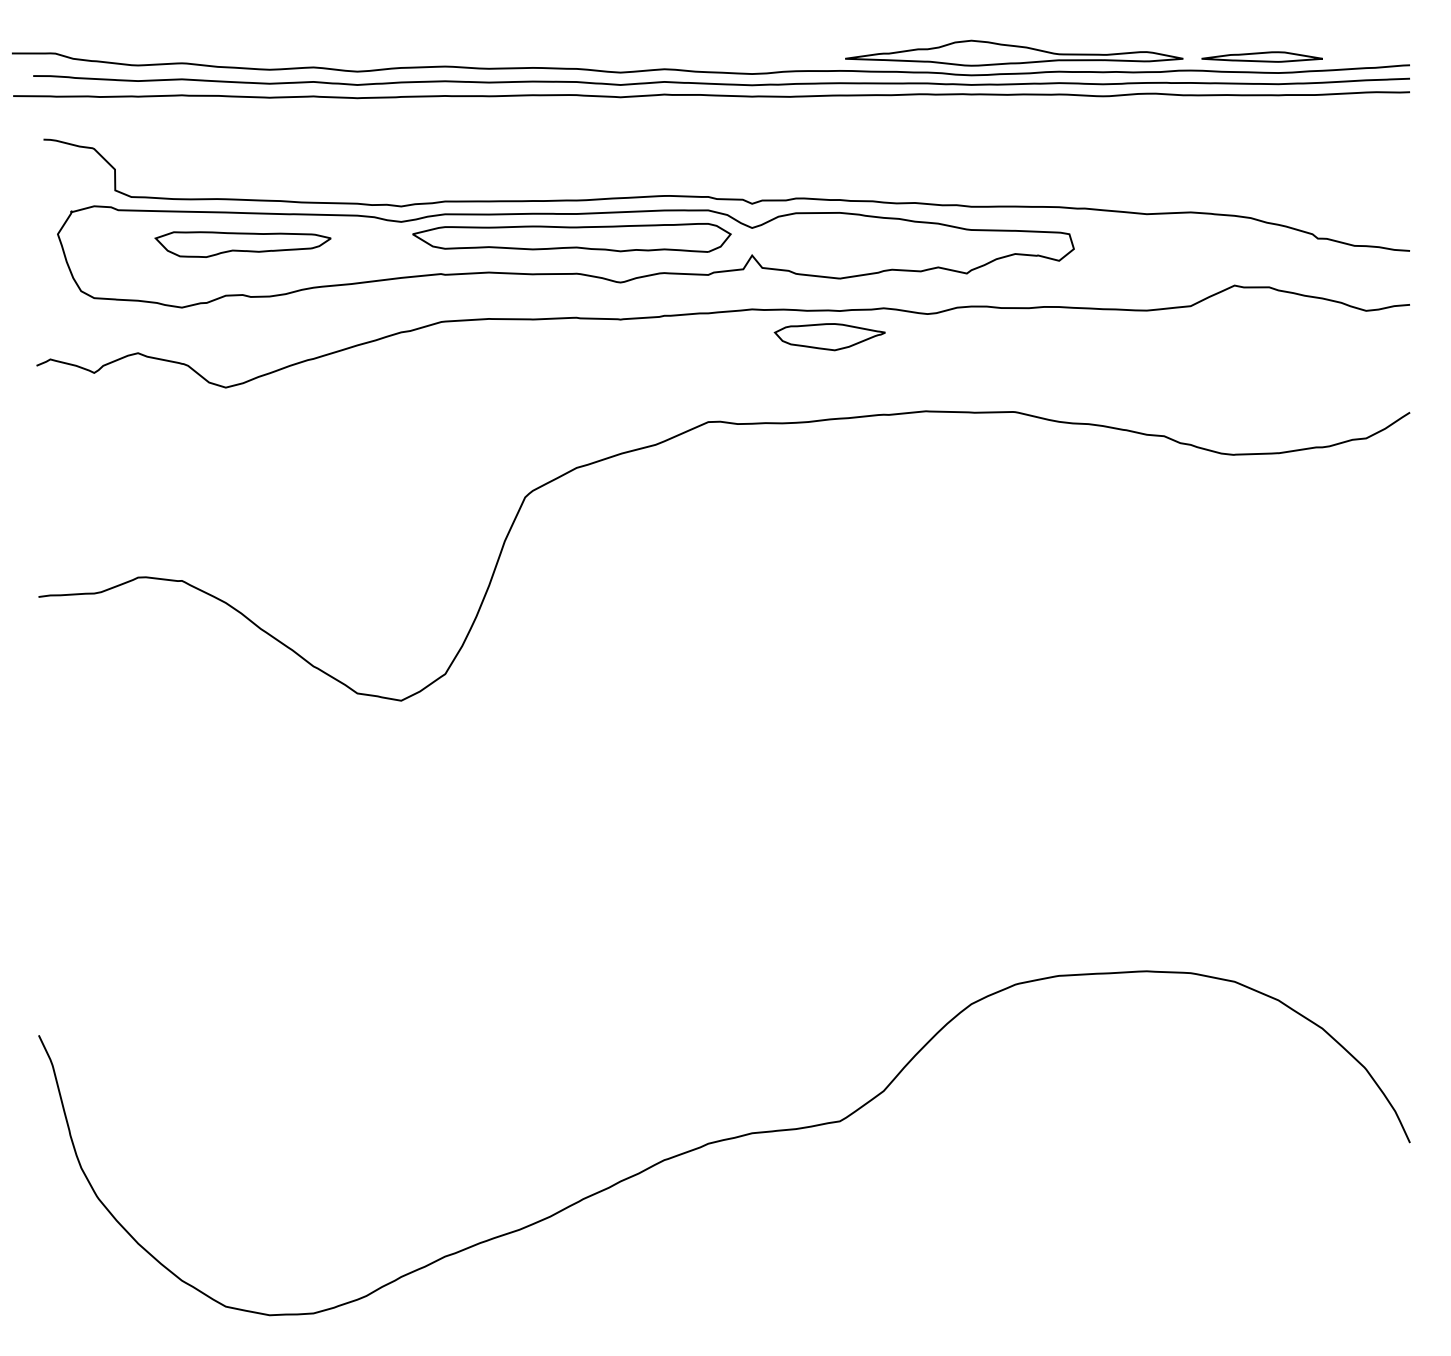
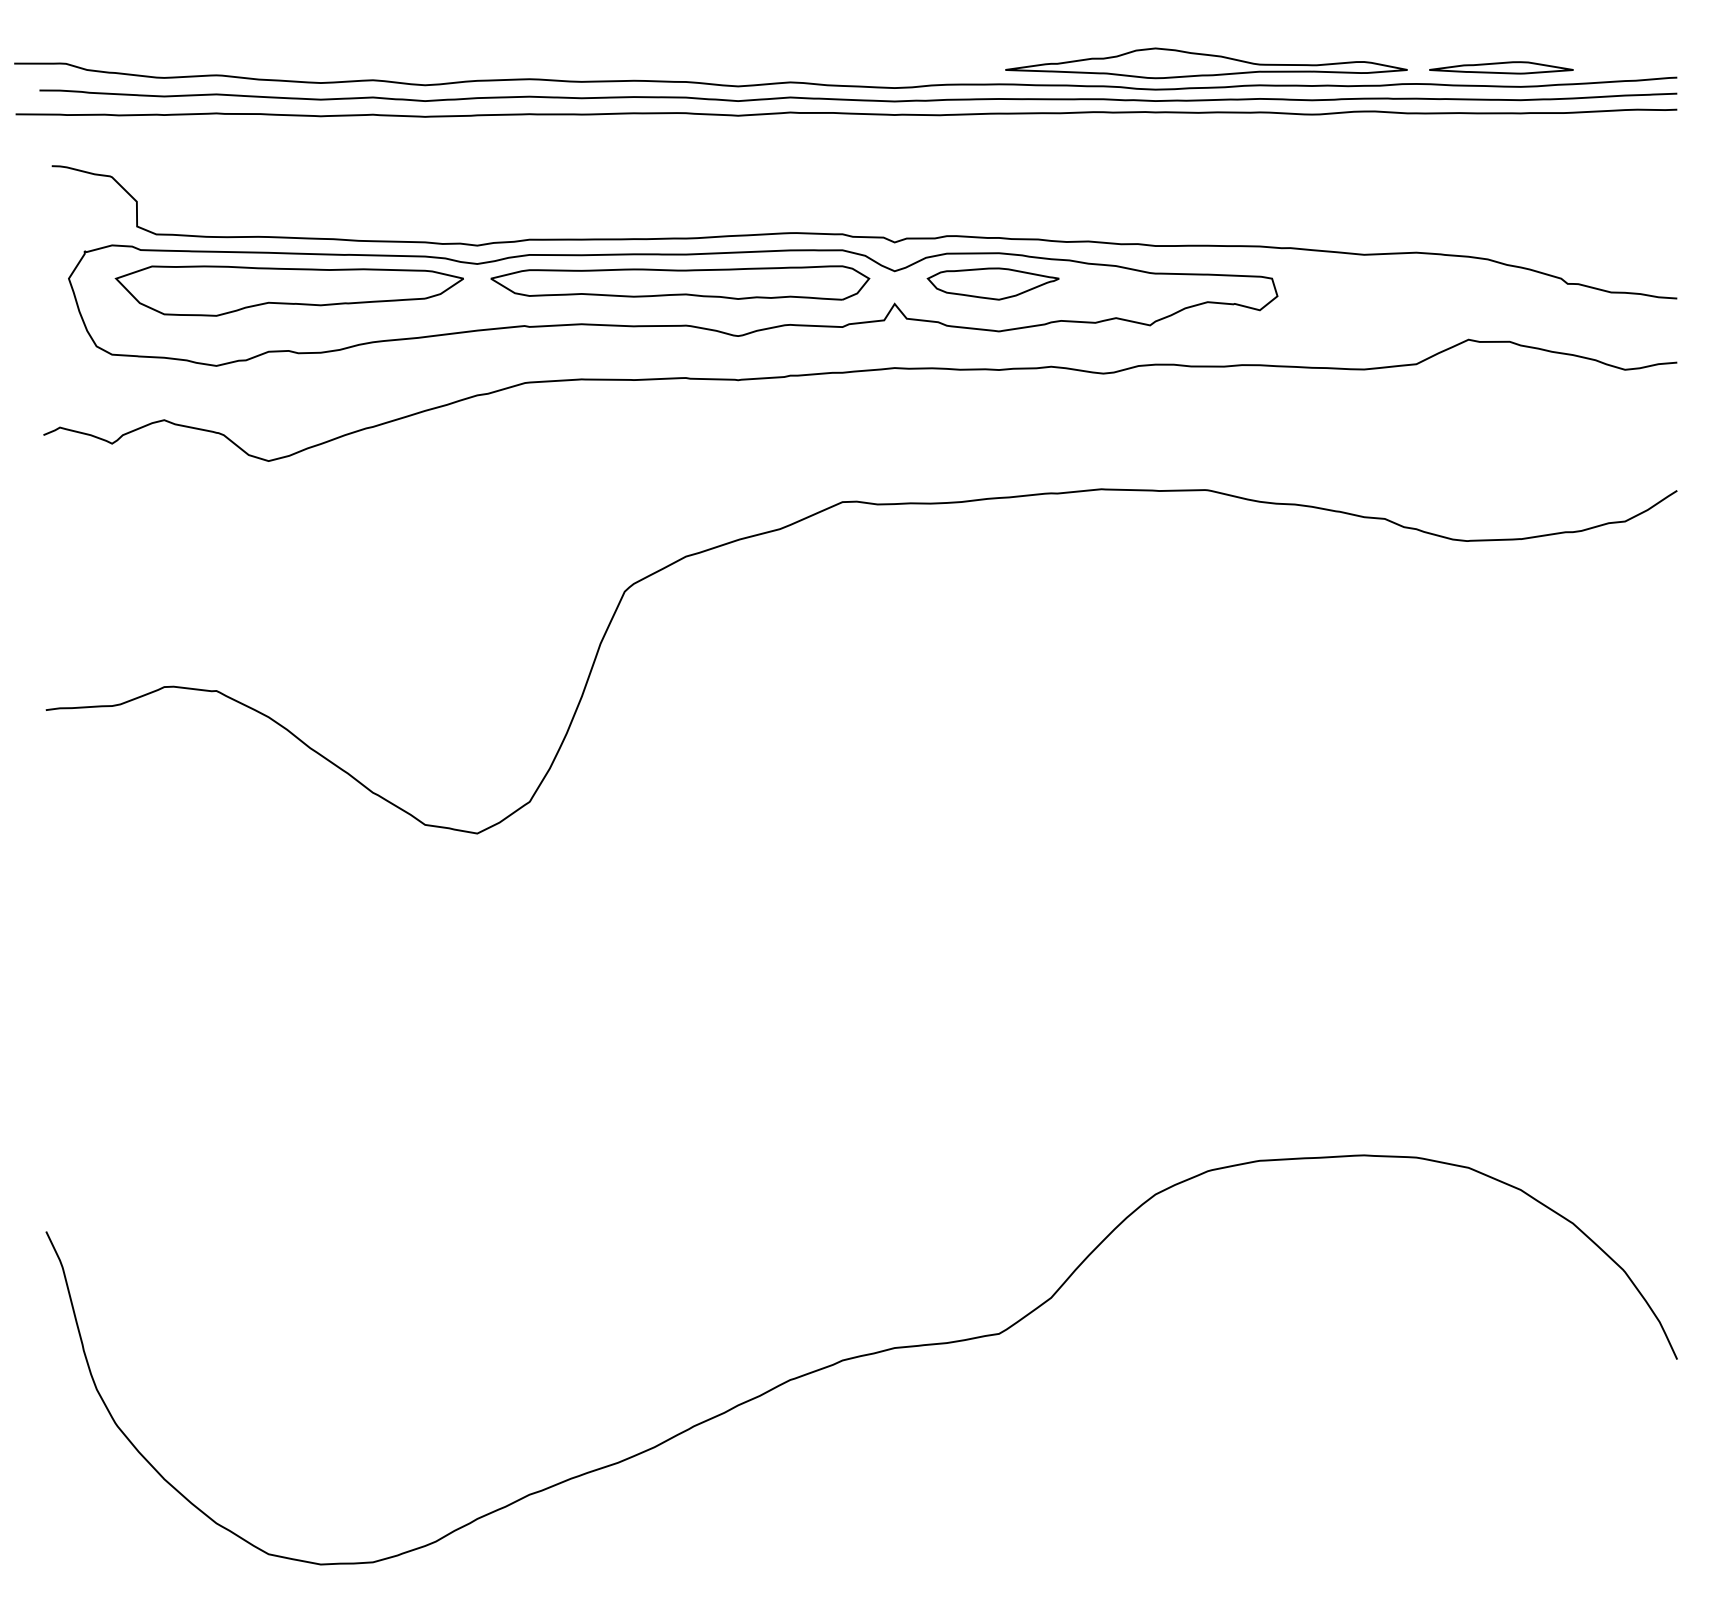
part: (242, 244) -> (288, 290), size x1.67
part: (829, 336) -> (992, 283), moved

